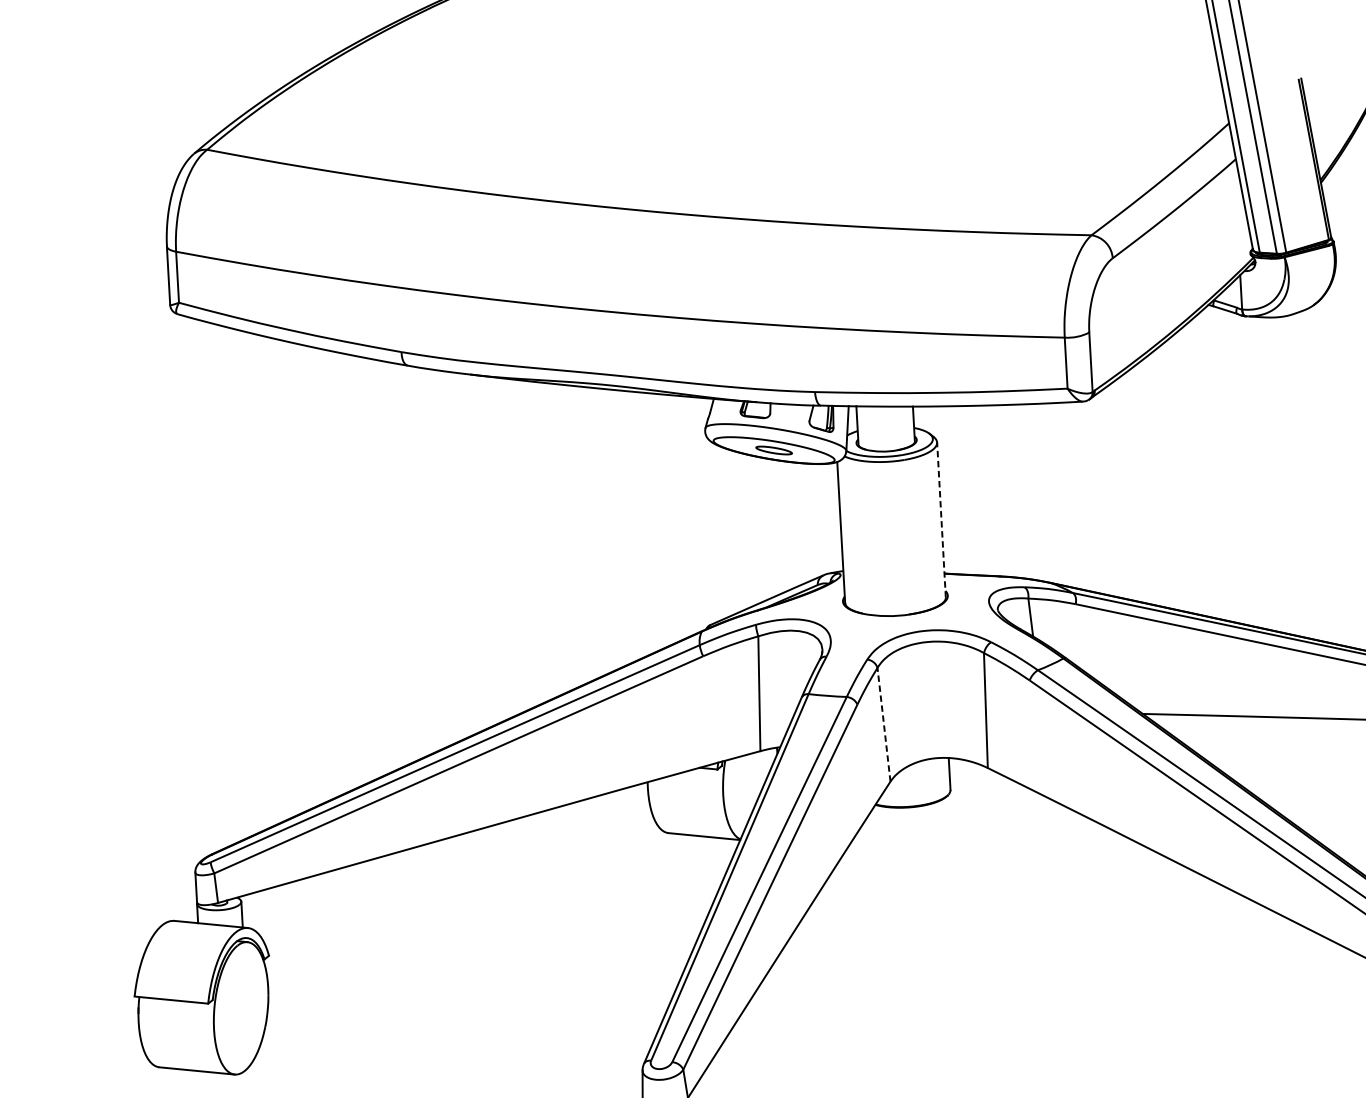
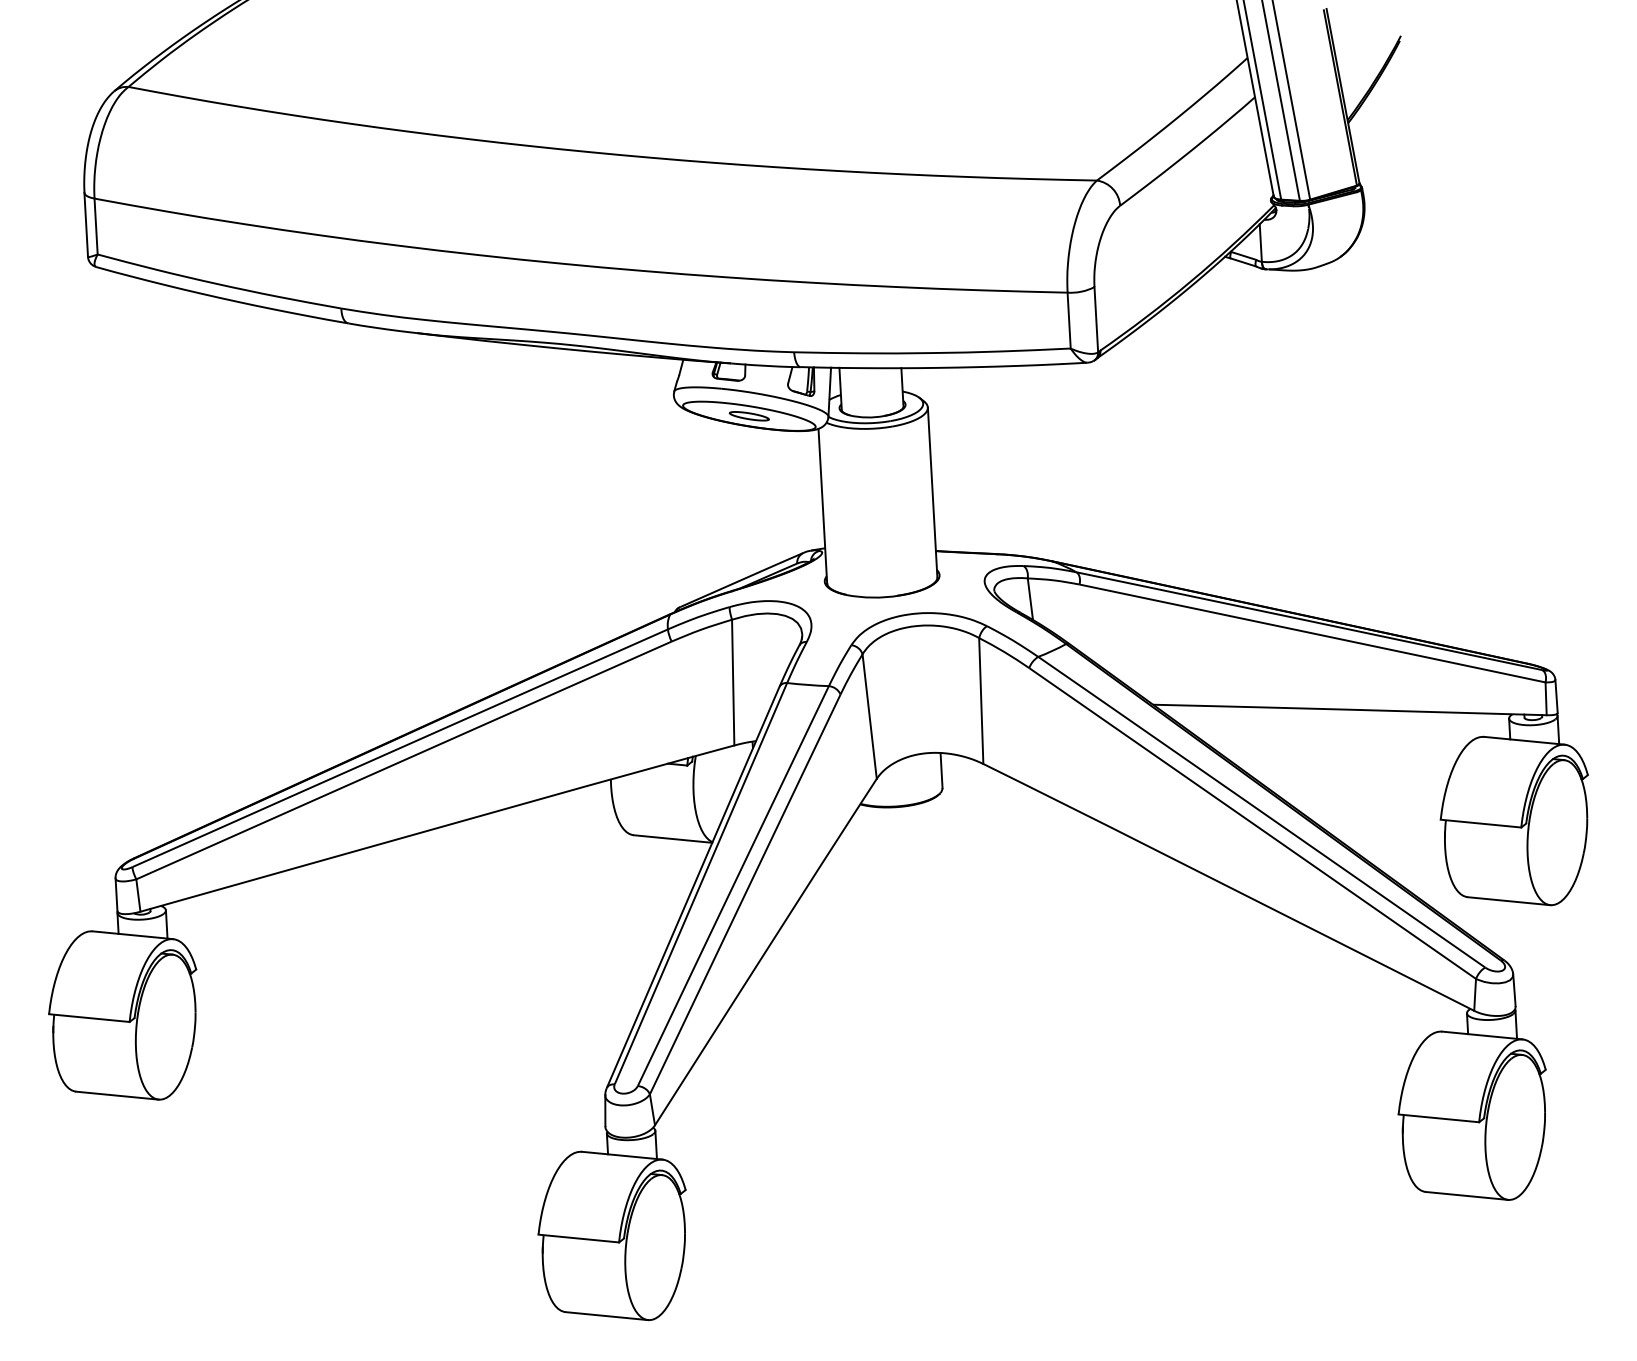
line: (941, 520) -> (932, 492), dashed -> solid
line: (883, 724) -> (869, 716), dashed -> solid

